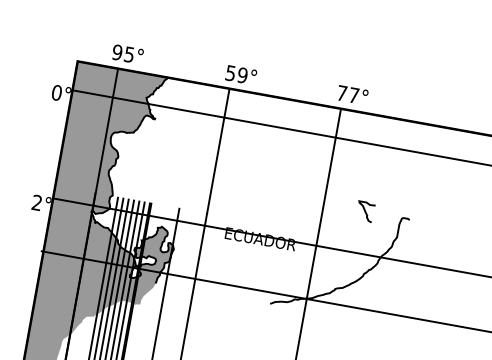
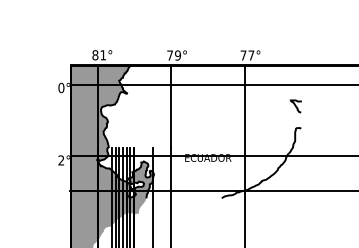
text: (123, 53) -> (99, 55), 95° -> 81°
text: (229, 73) -> (169, 55), 59° -> 79°
curve: (364, 211) -> (295, 106), moved

